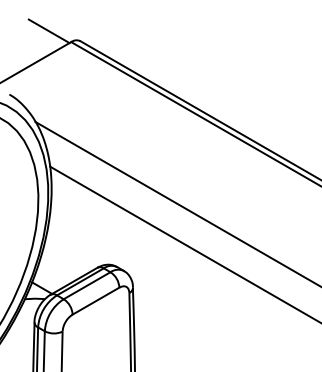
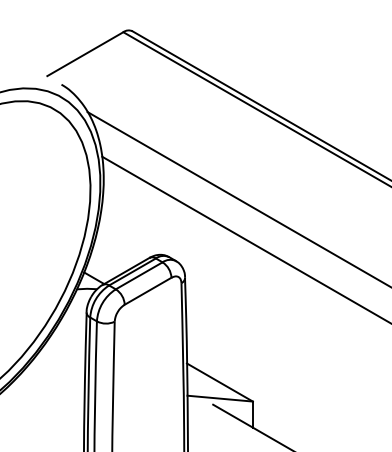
line: (48, 31) -> (100, 21), removed

